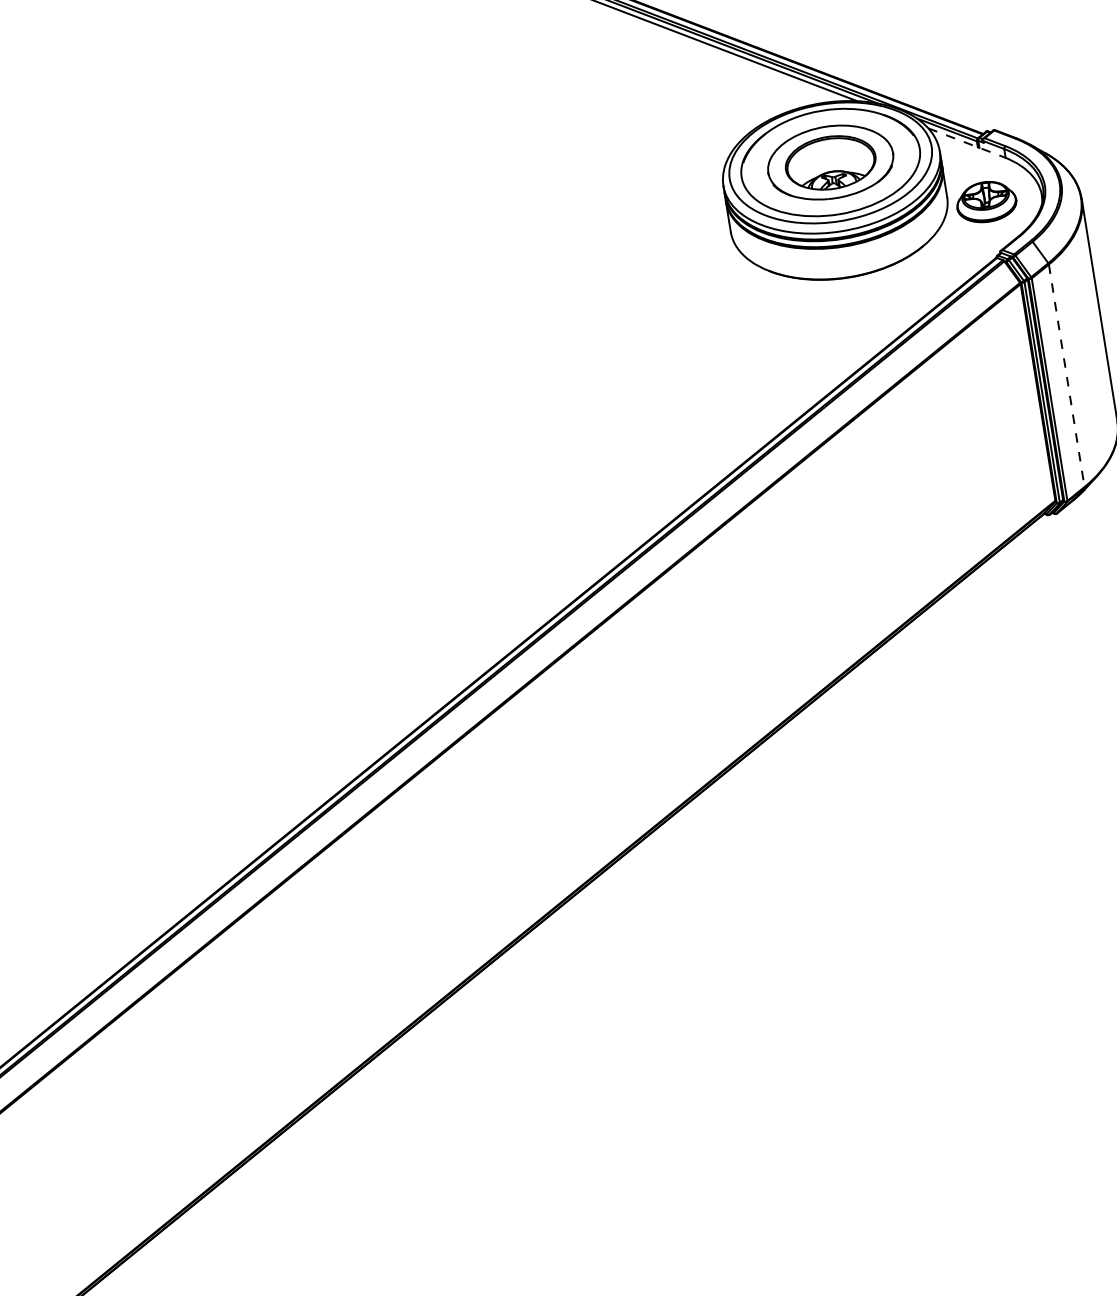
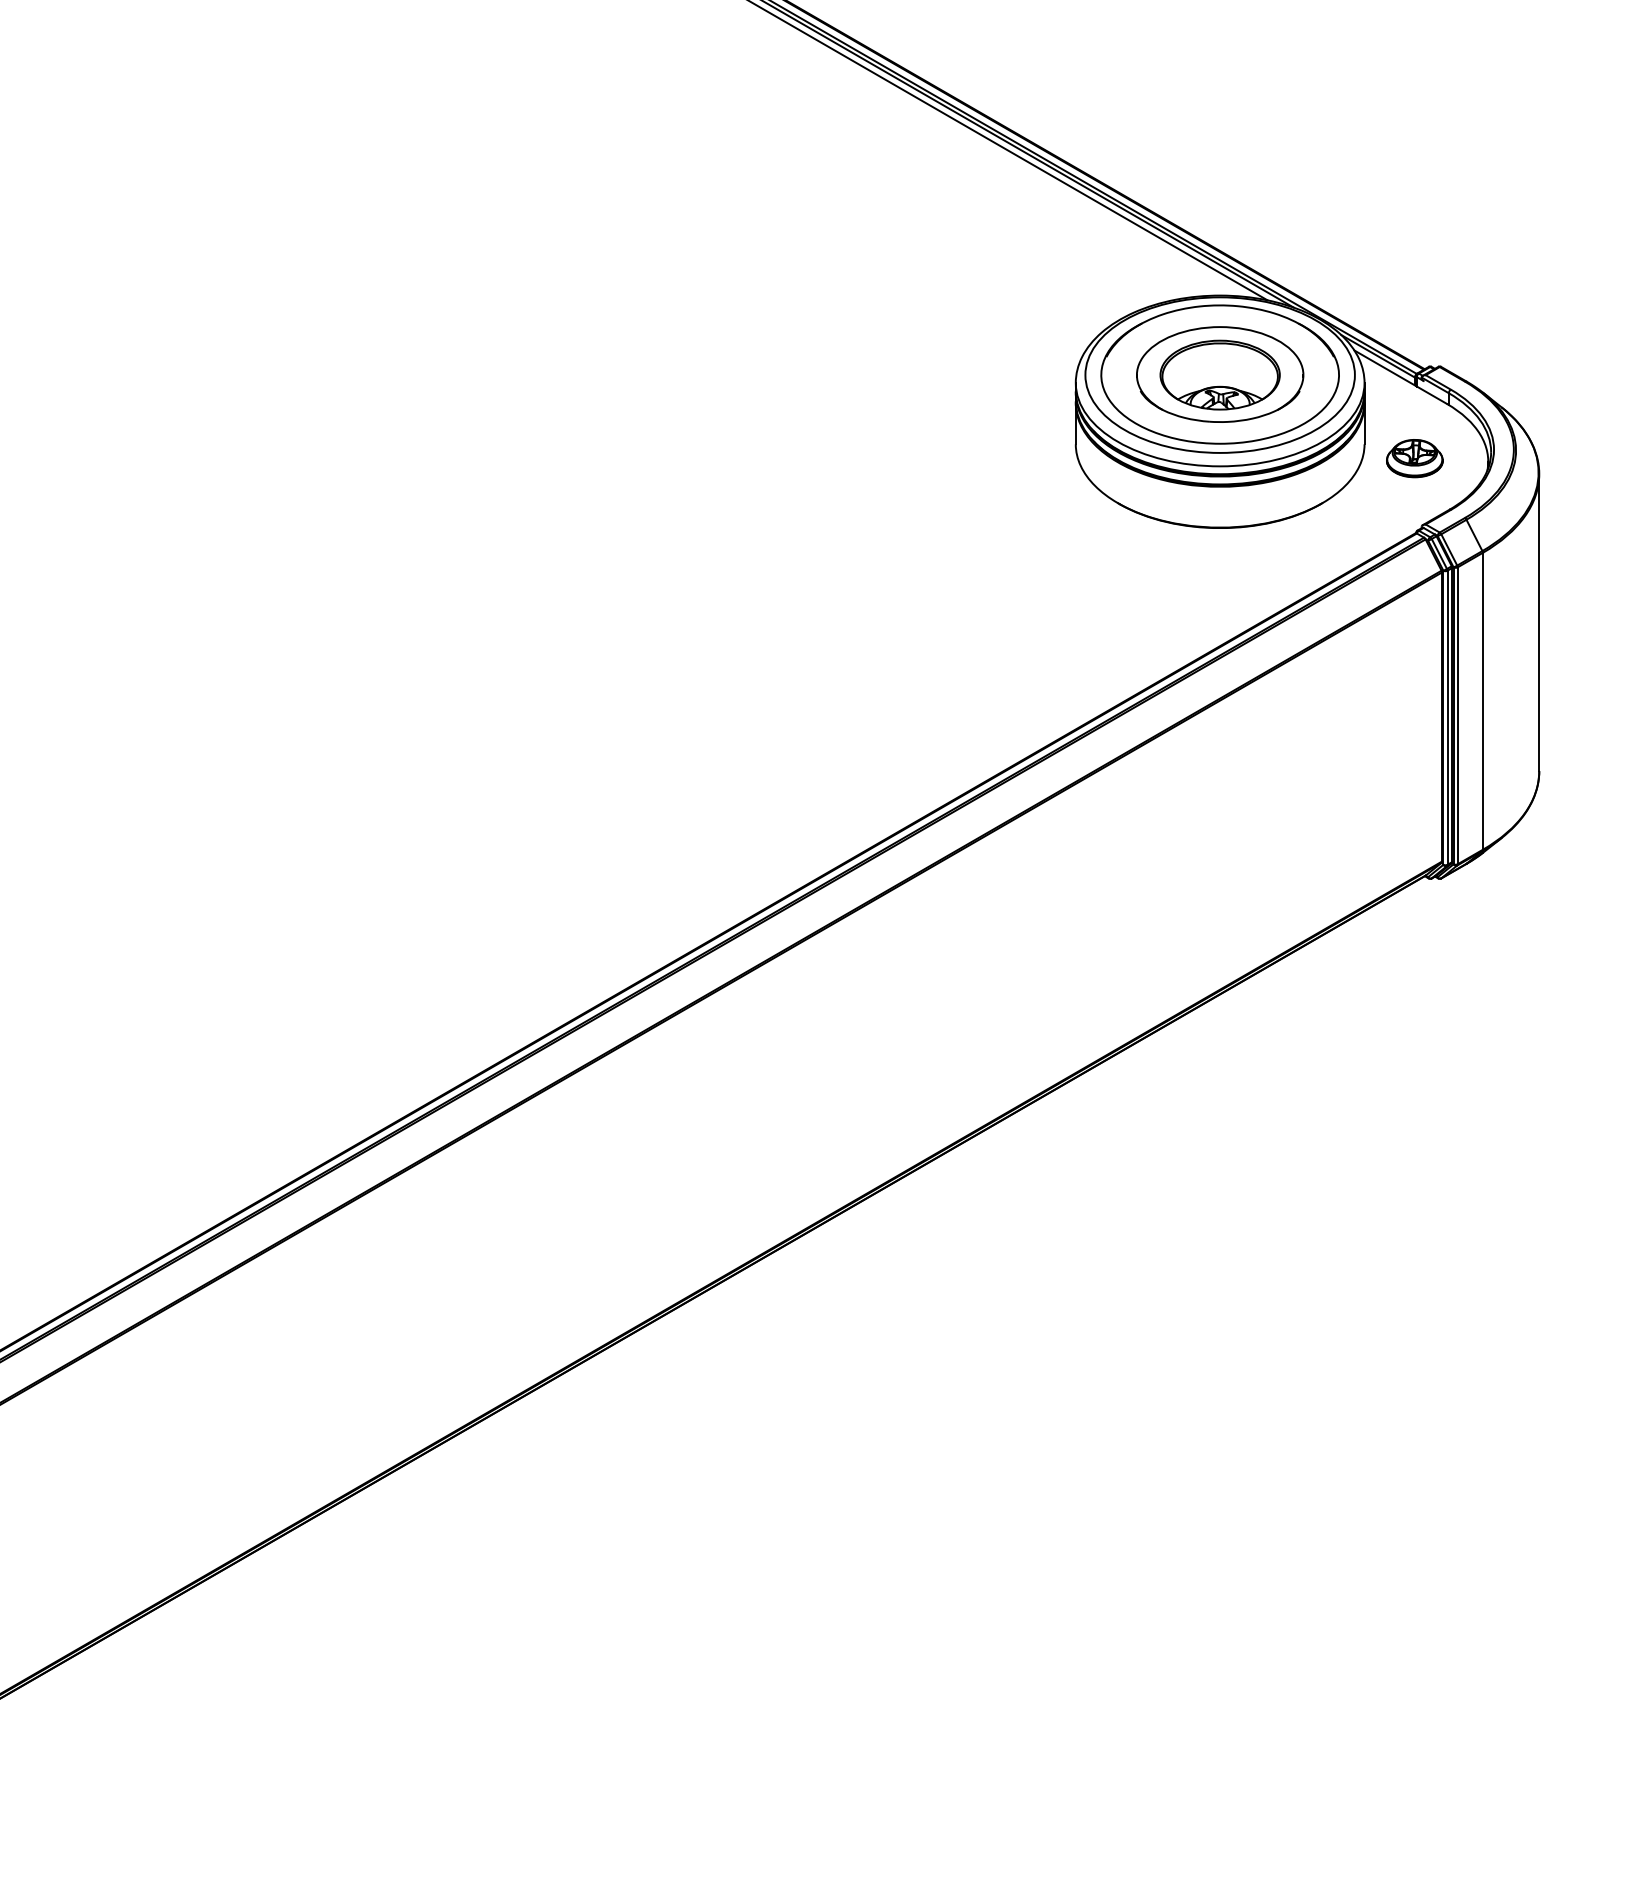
line: (966, 142) -> (1401, 377), dashed -> solid
part: (986, 202) -> (1414, 458), size x0.71
line: (1066, 376) -> (1482, 701), dashed -> solid

